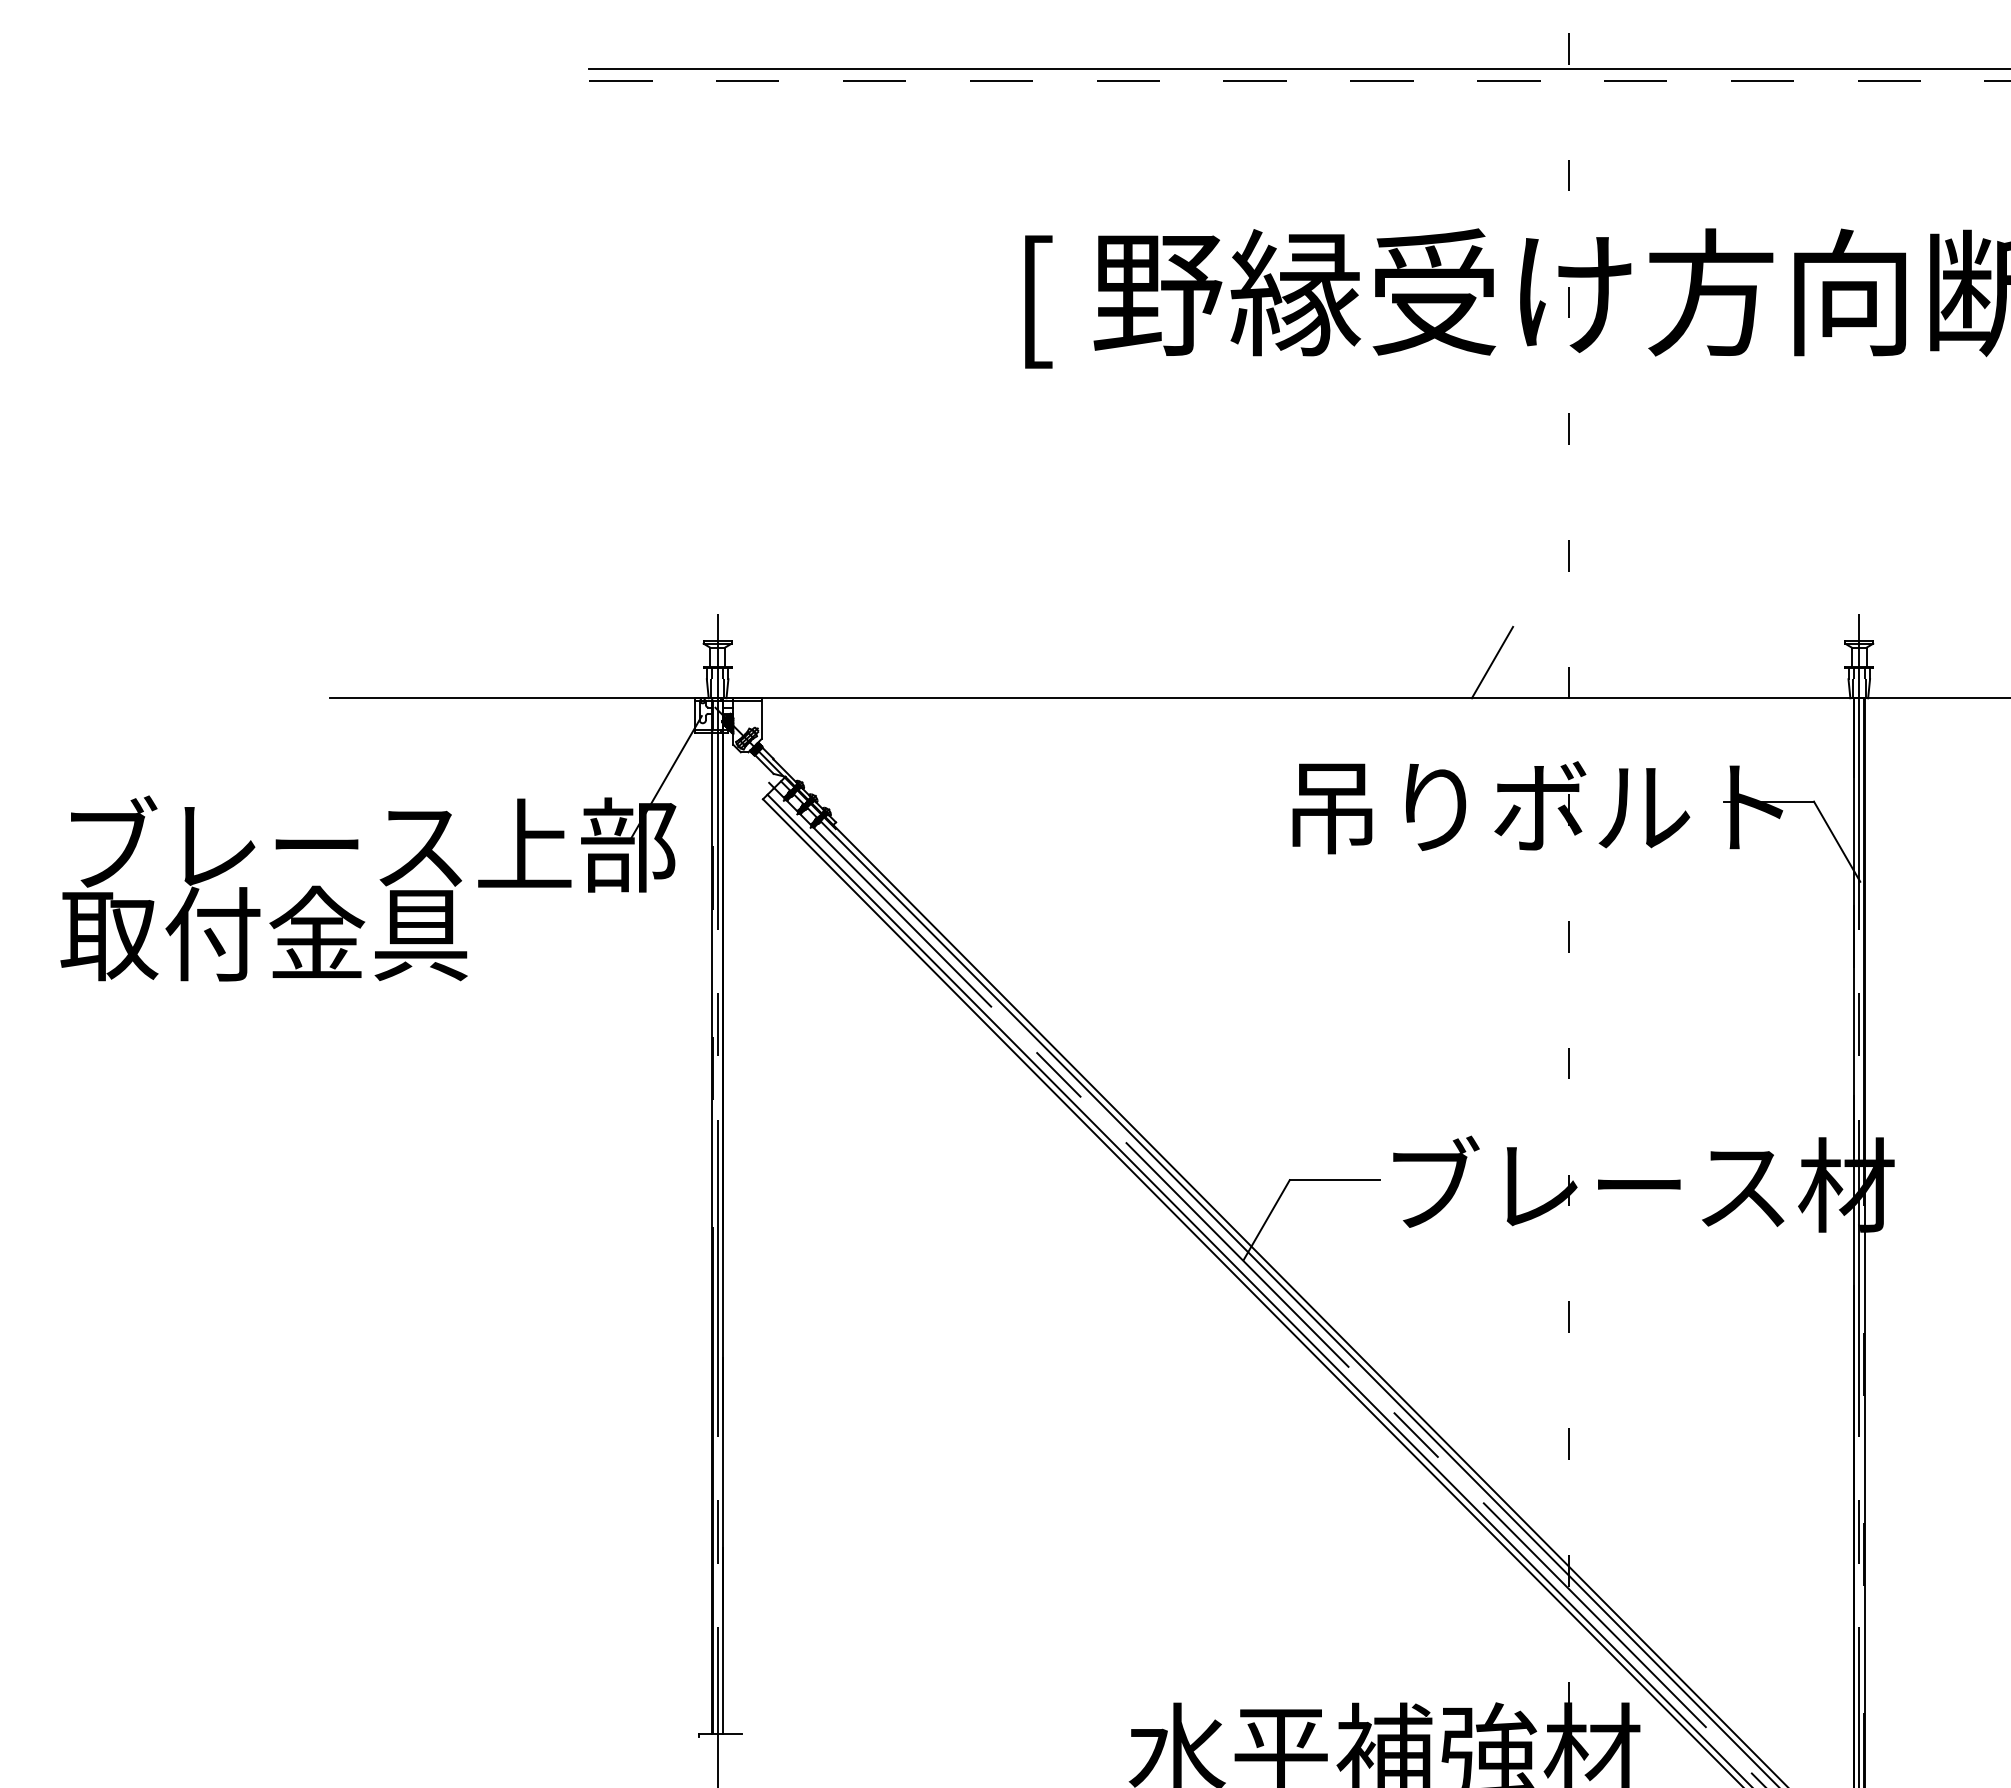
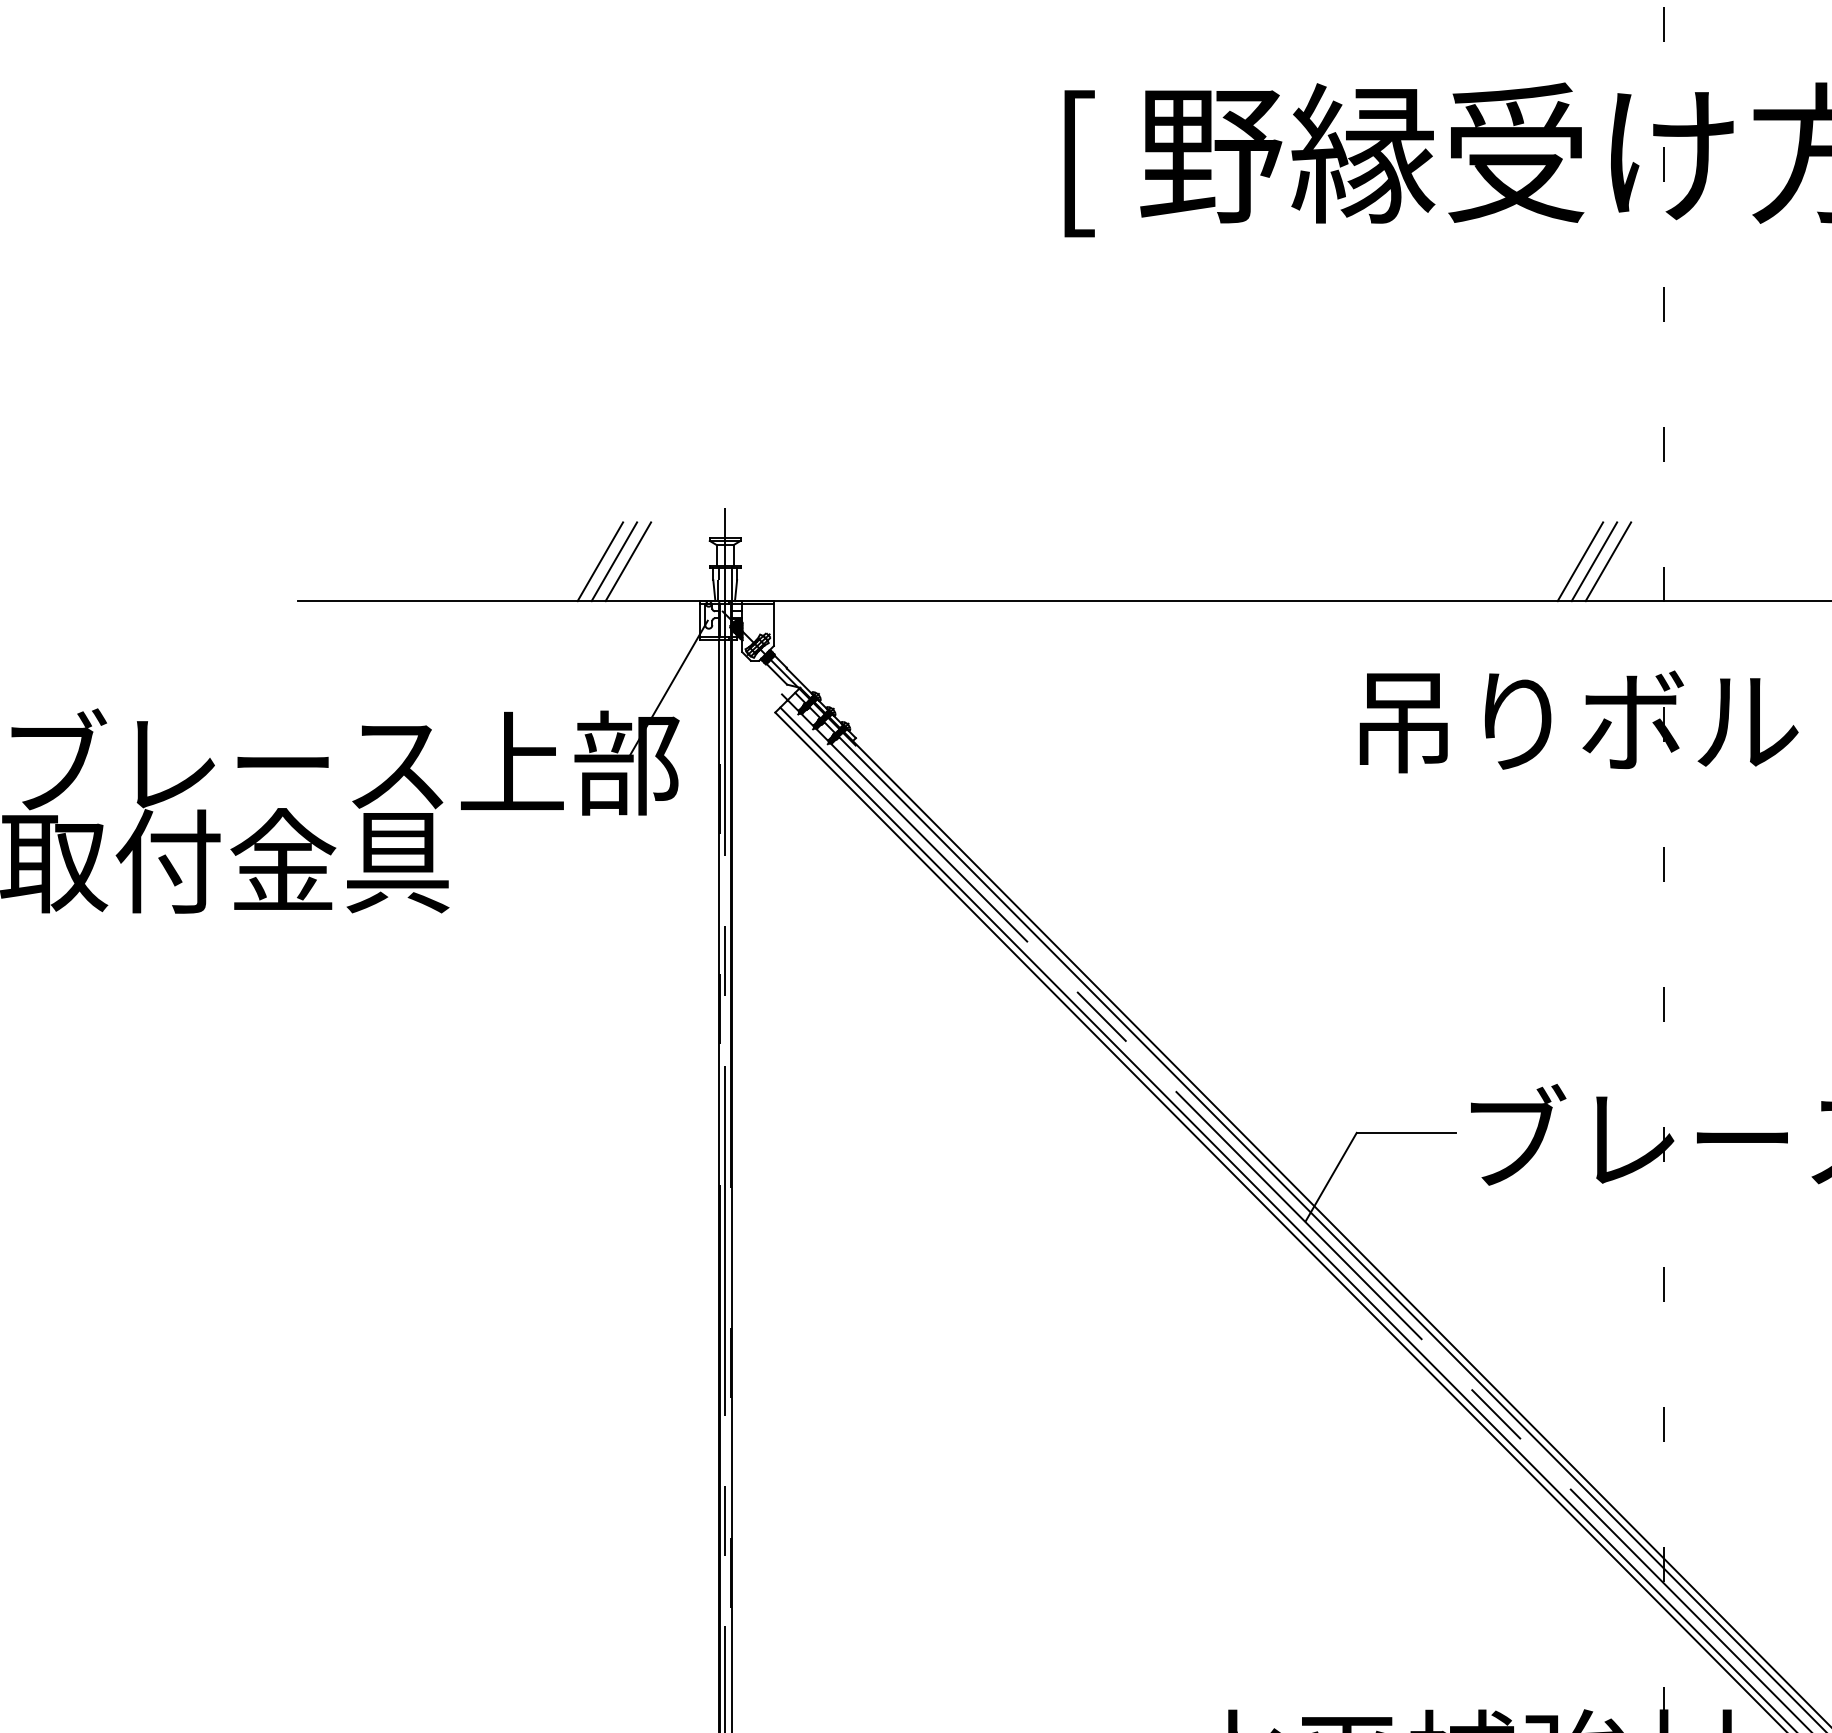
line: (604, 662) -> (600, 561), added
line: (616, 662) -> (613, 561), added
line: (629, 662) -> (627, 561), added
line: (1504, 662) -> (1593, 561), added
line: (1517, 662) -> (1608, 561), added

